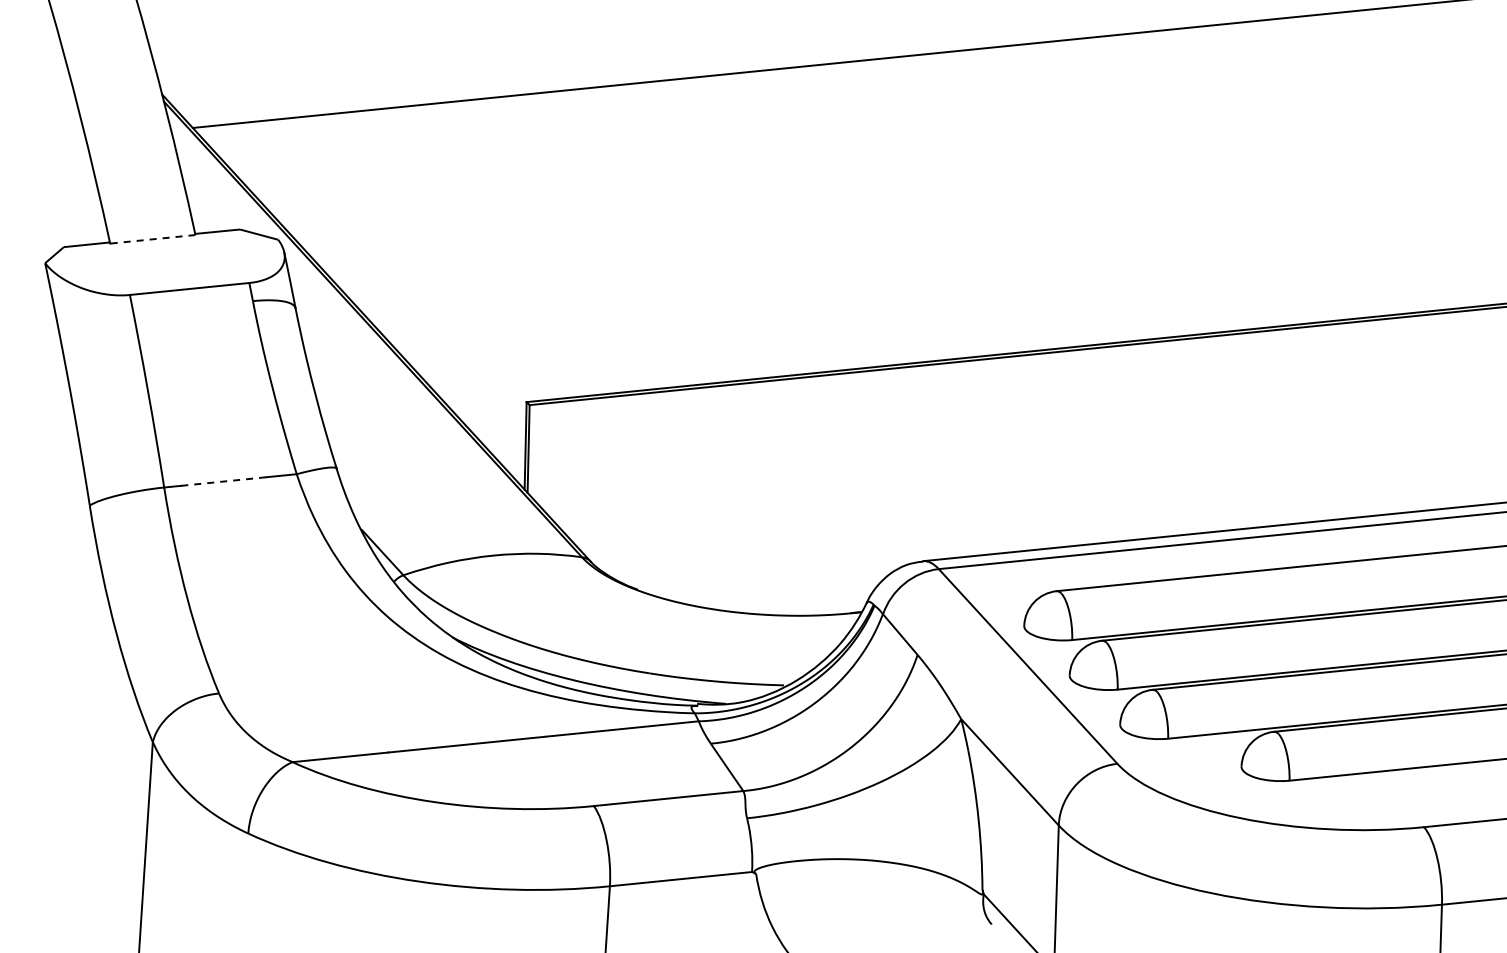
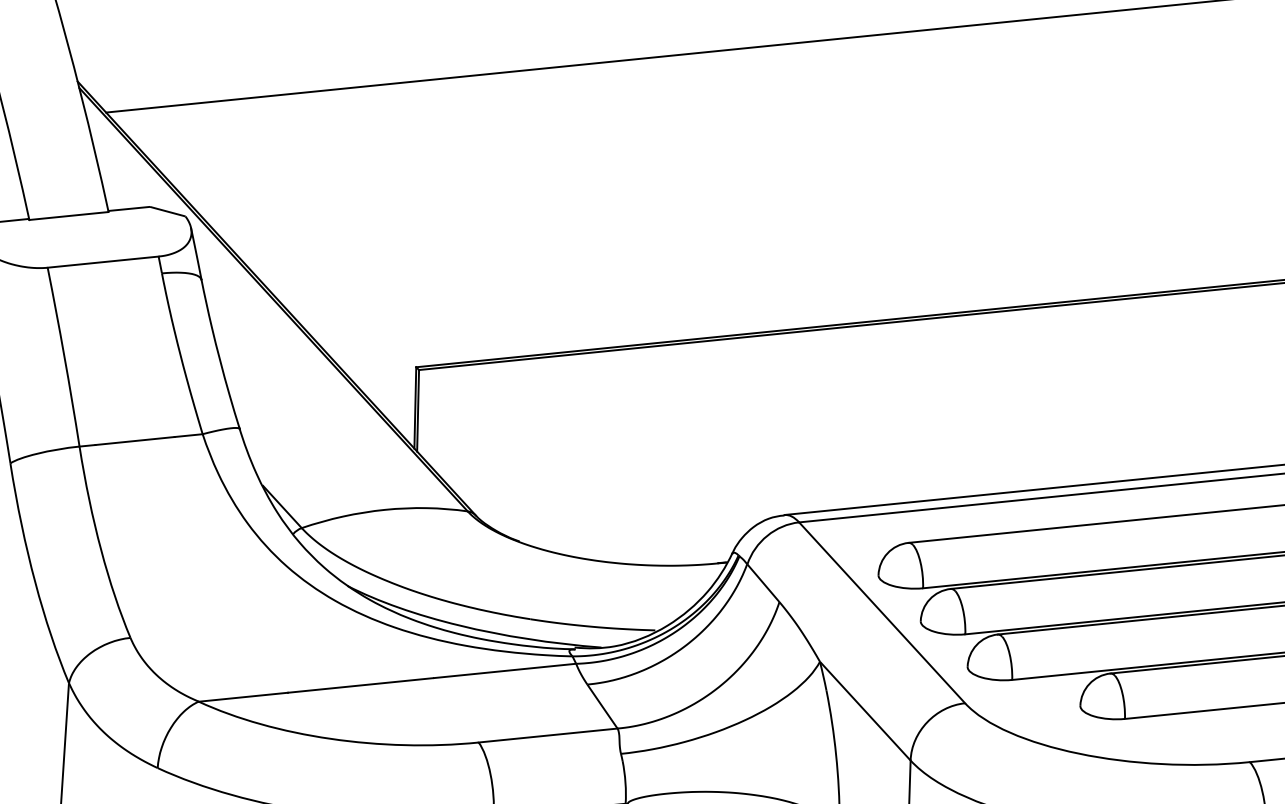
line: (152, 239) -> (68, 216), dashed -> solid
line: (223, 481) -> (134, 440), dashed -> solid

